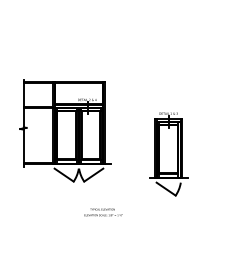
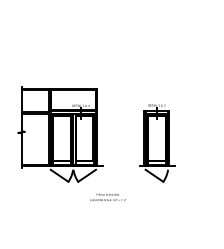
part: (65, 130) -> (60, 134), moved
text: (103, 212) -> (108, 197), moved

